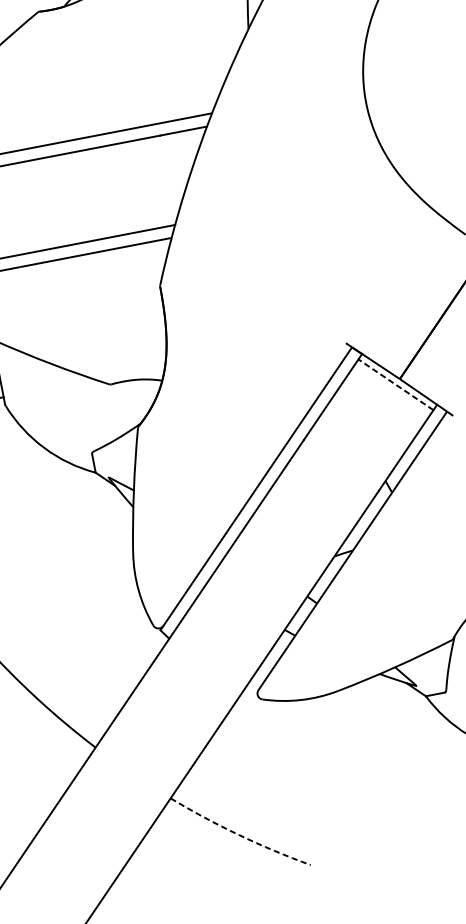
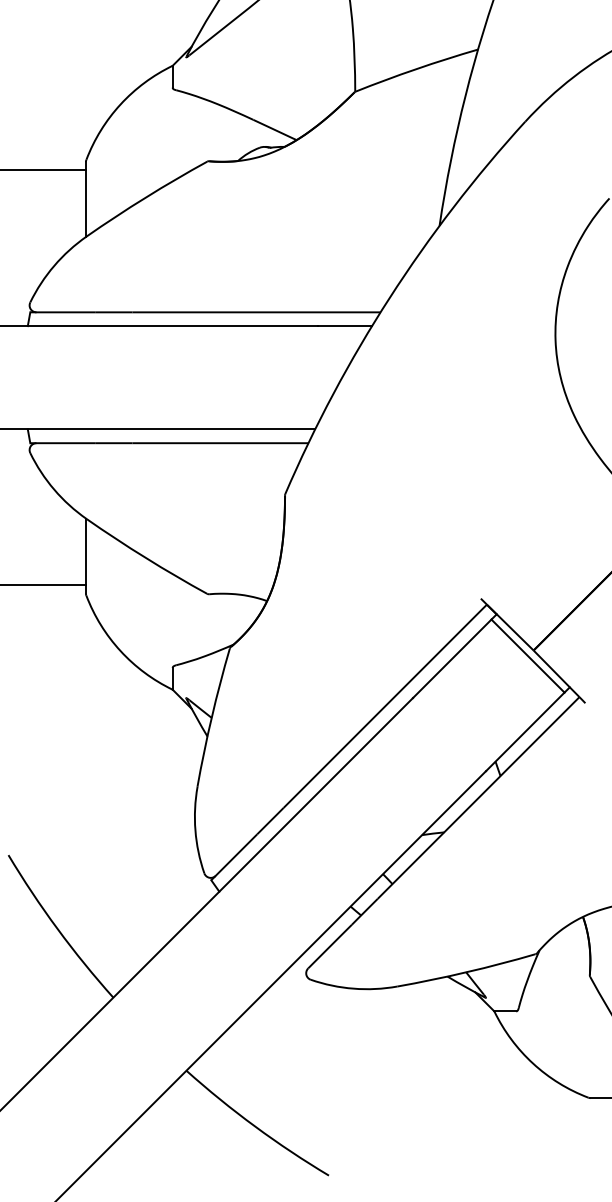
line: (396, 385) -> (528, 656), dashed -> solid
arc: (239, 834) -> (255, 1126), dashed -> solid

